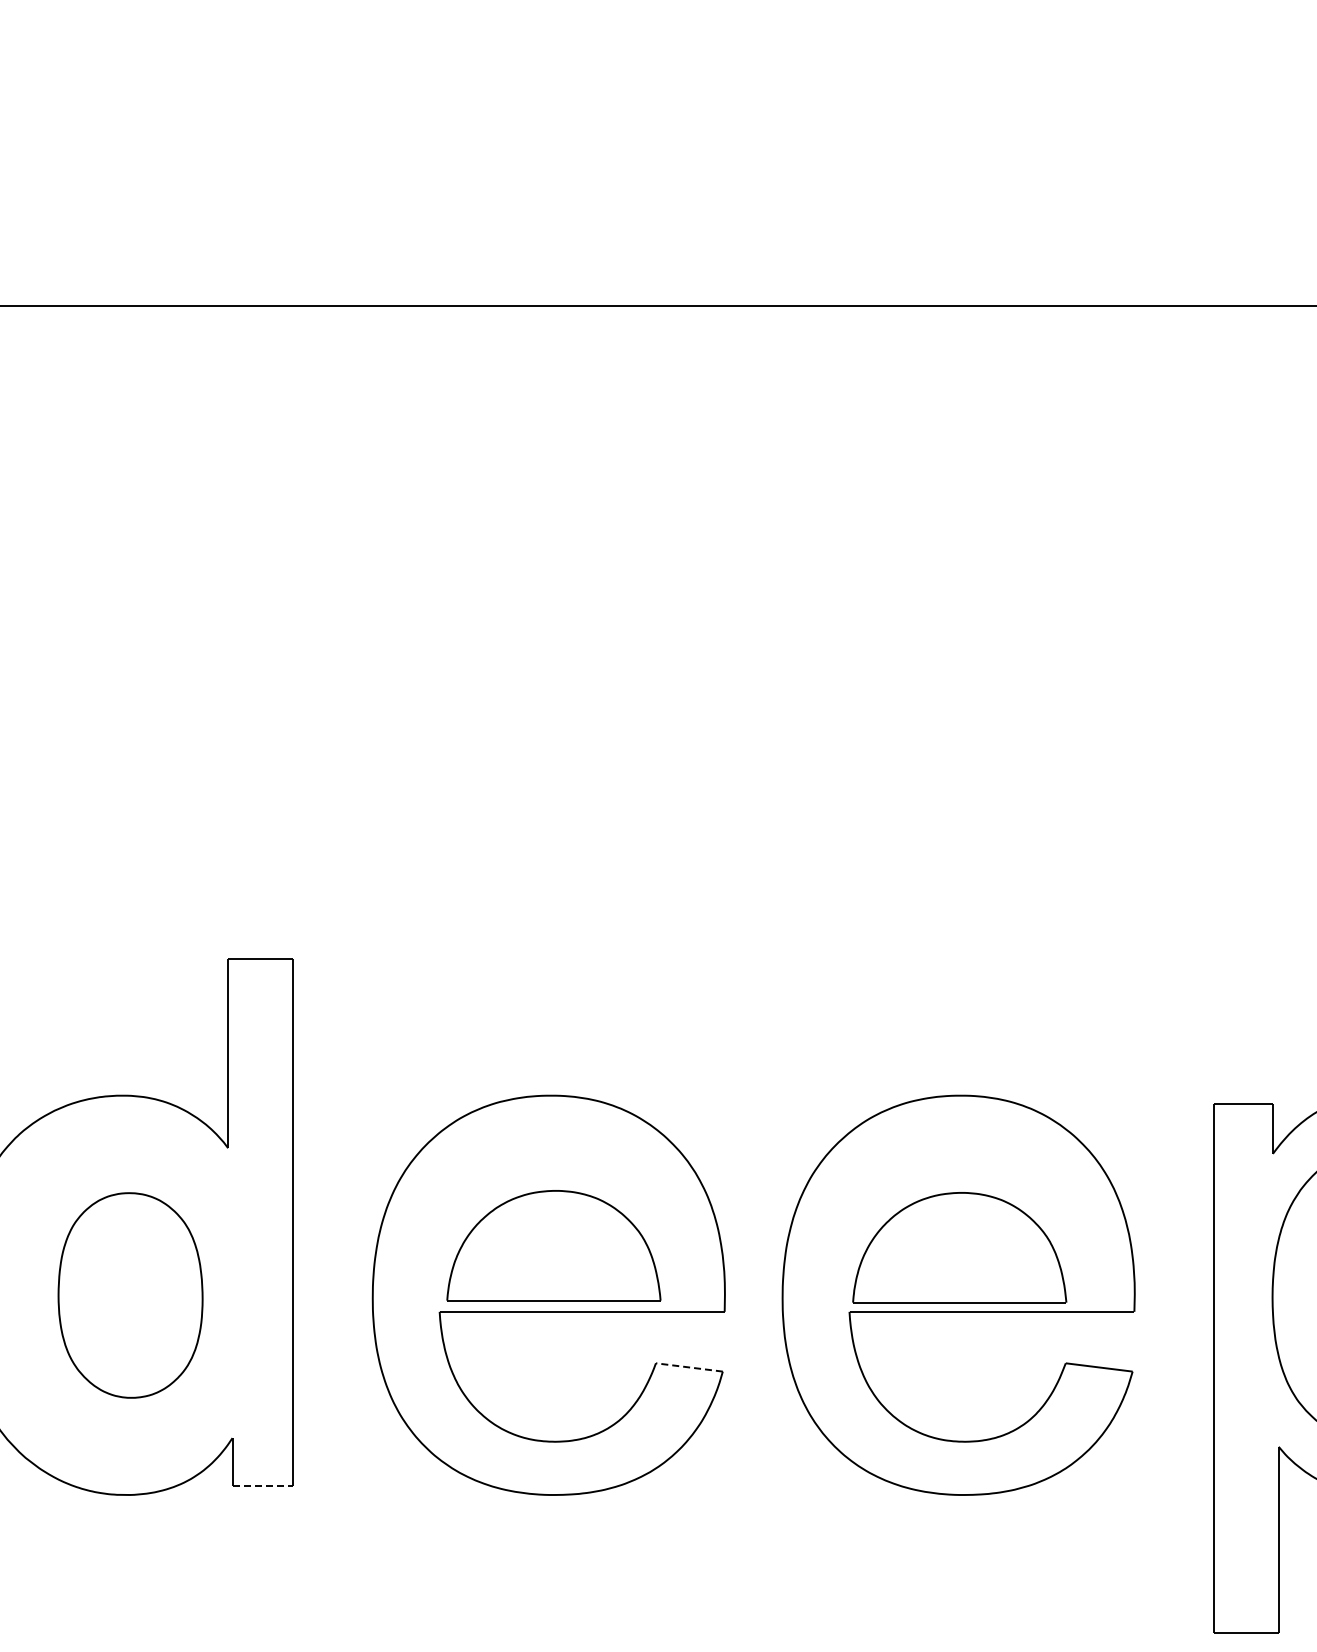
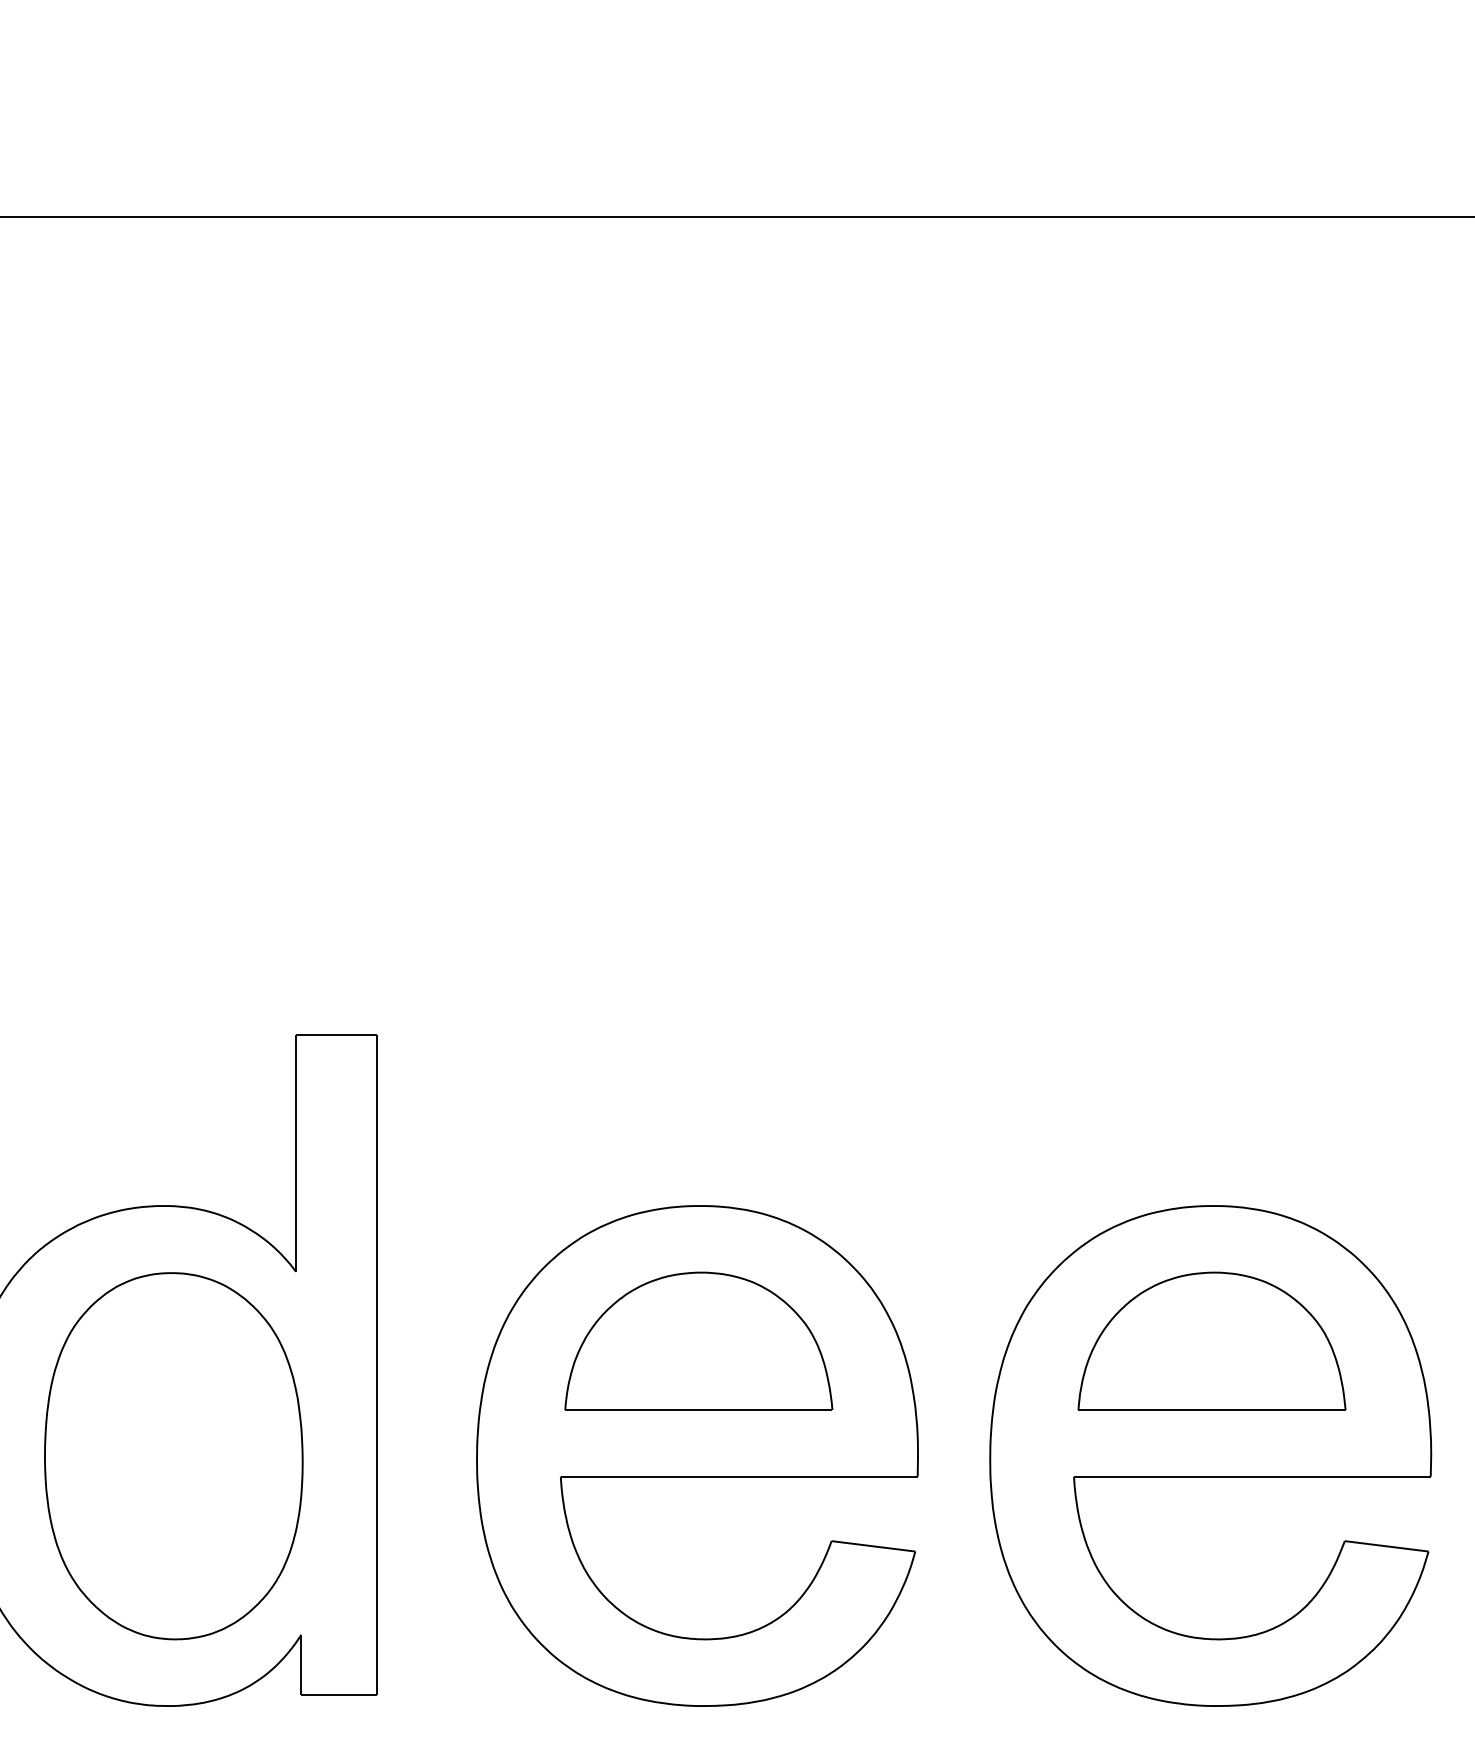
part: (553, 1245) -> (698, 1341), moved
part: (959, 1247) -> (1211, 1341), moved
part: (130, 1295) -> (173, 1456), size x1.43
line: (689, 1367) -> (873, 1546), dashed -> solid
line: (263, 1486) -> (340, 1695), dashed -> solid

